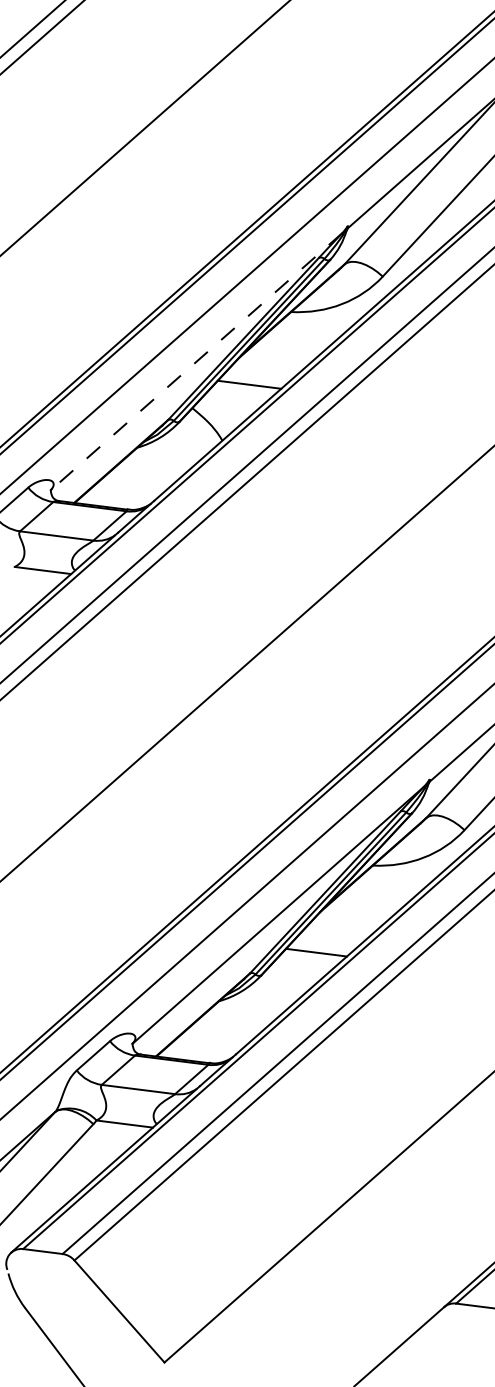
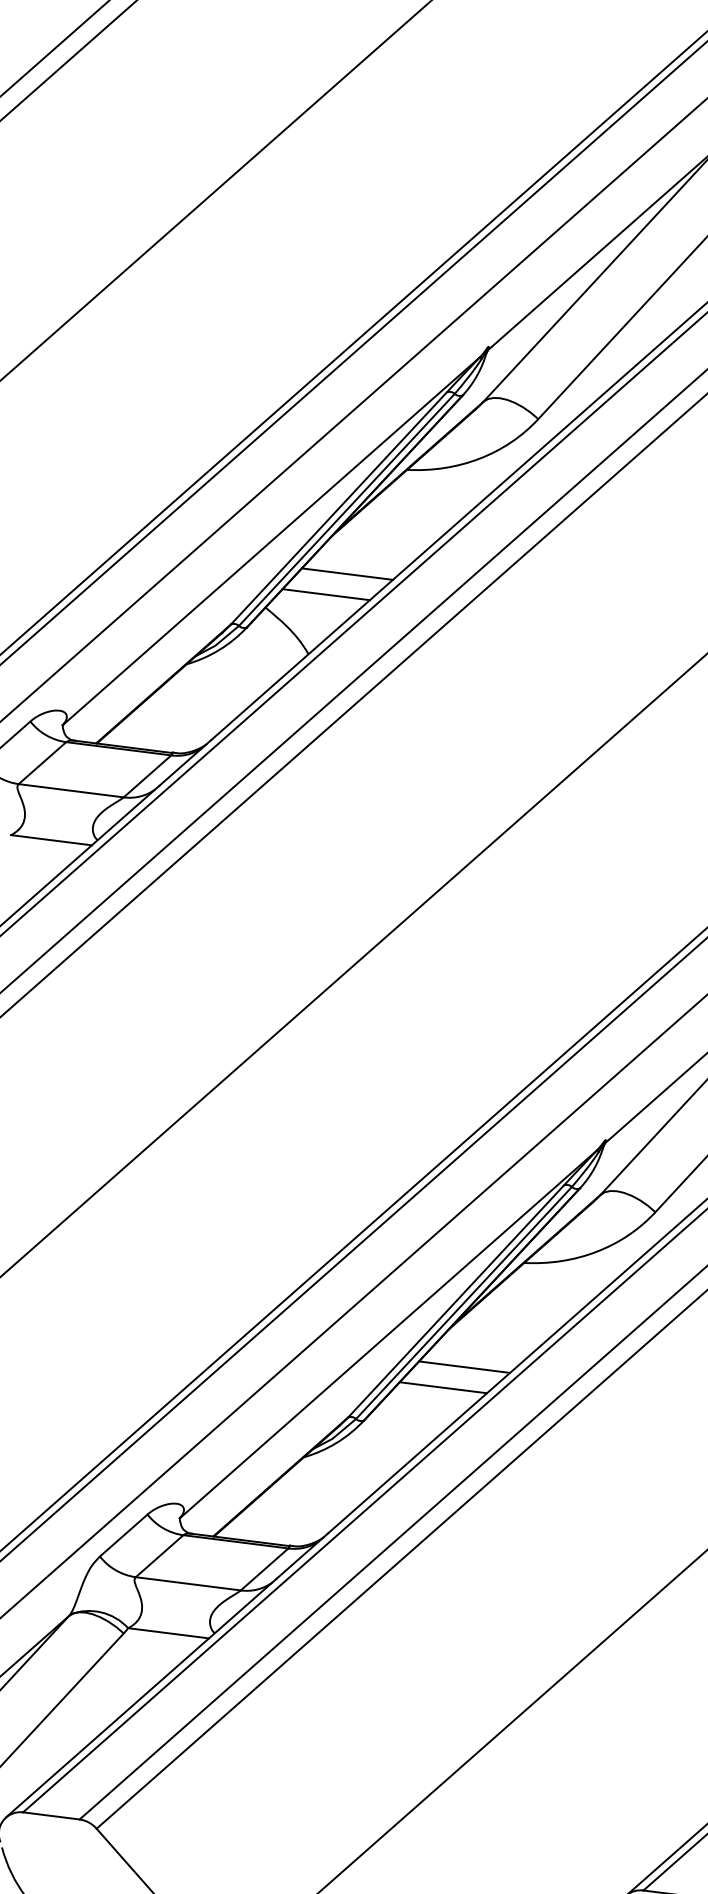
line: (196, 362) -> (271, 542), dashed -> solid
line: (234, 398) -> (325, 593), added
line: (331, 938) -> (464, 1367), added

